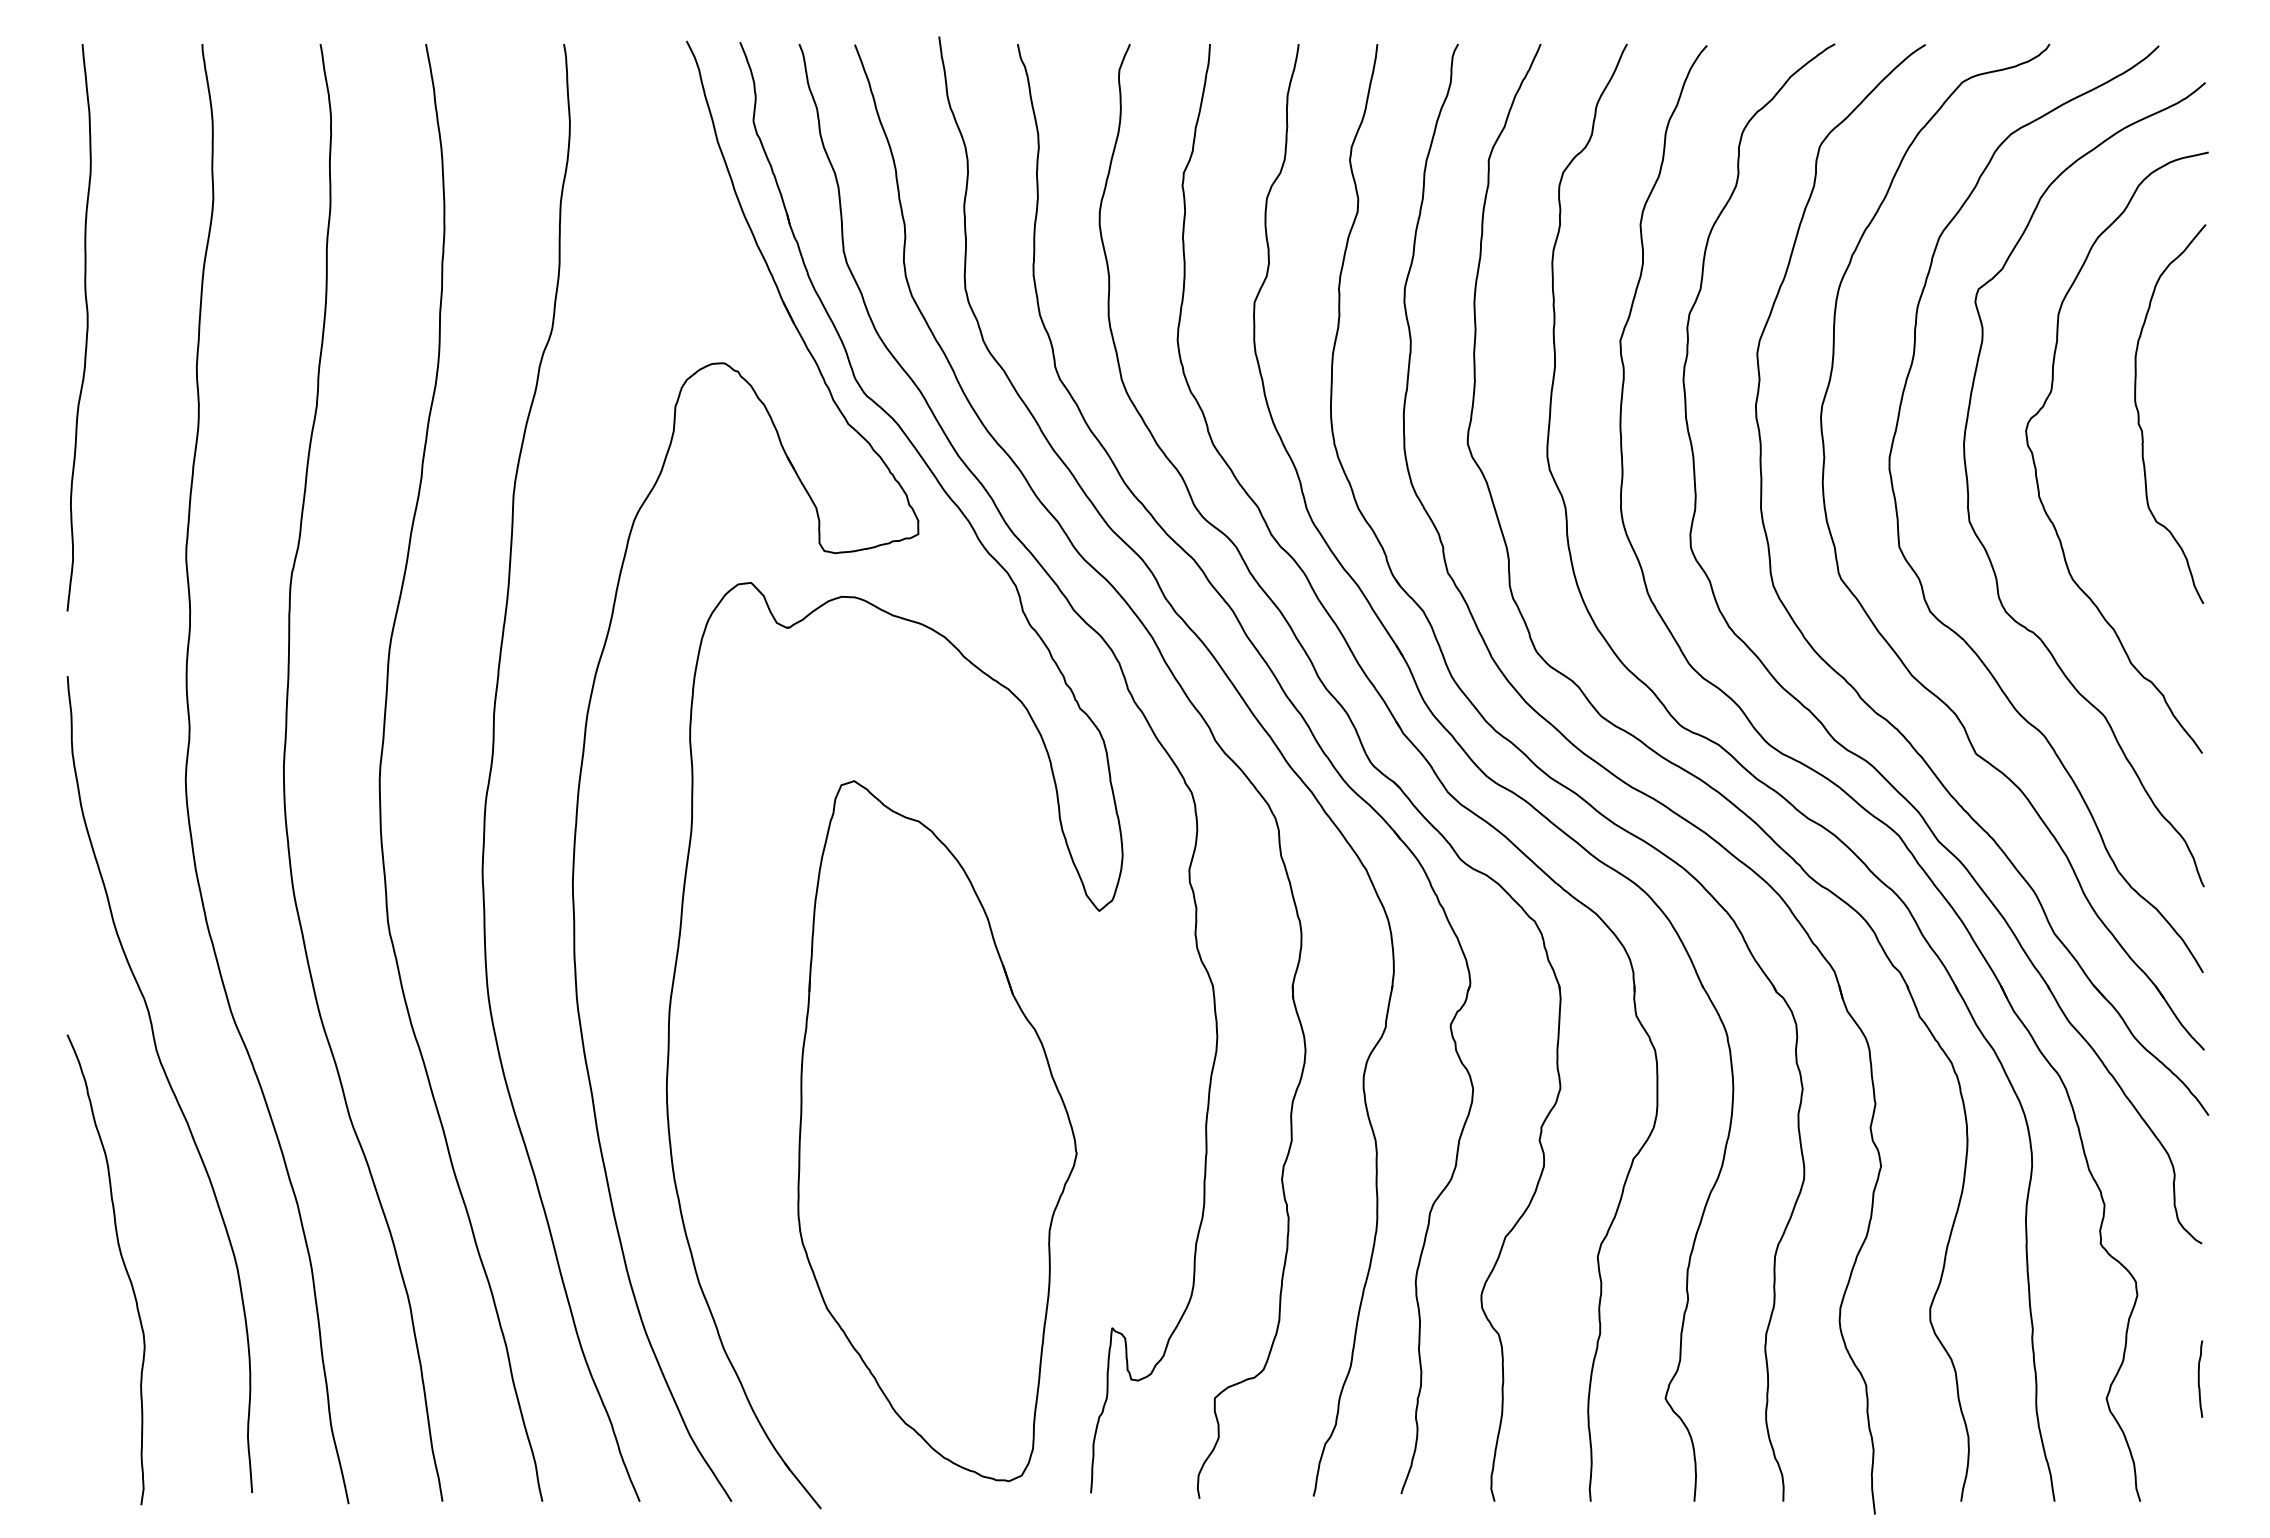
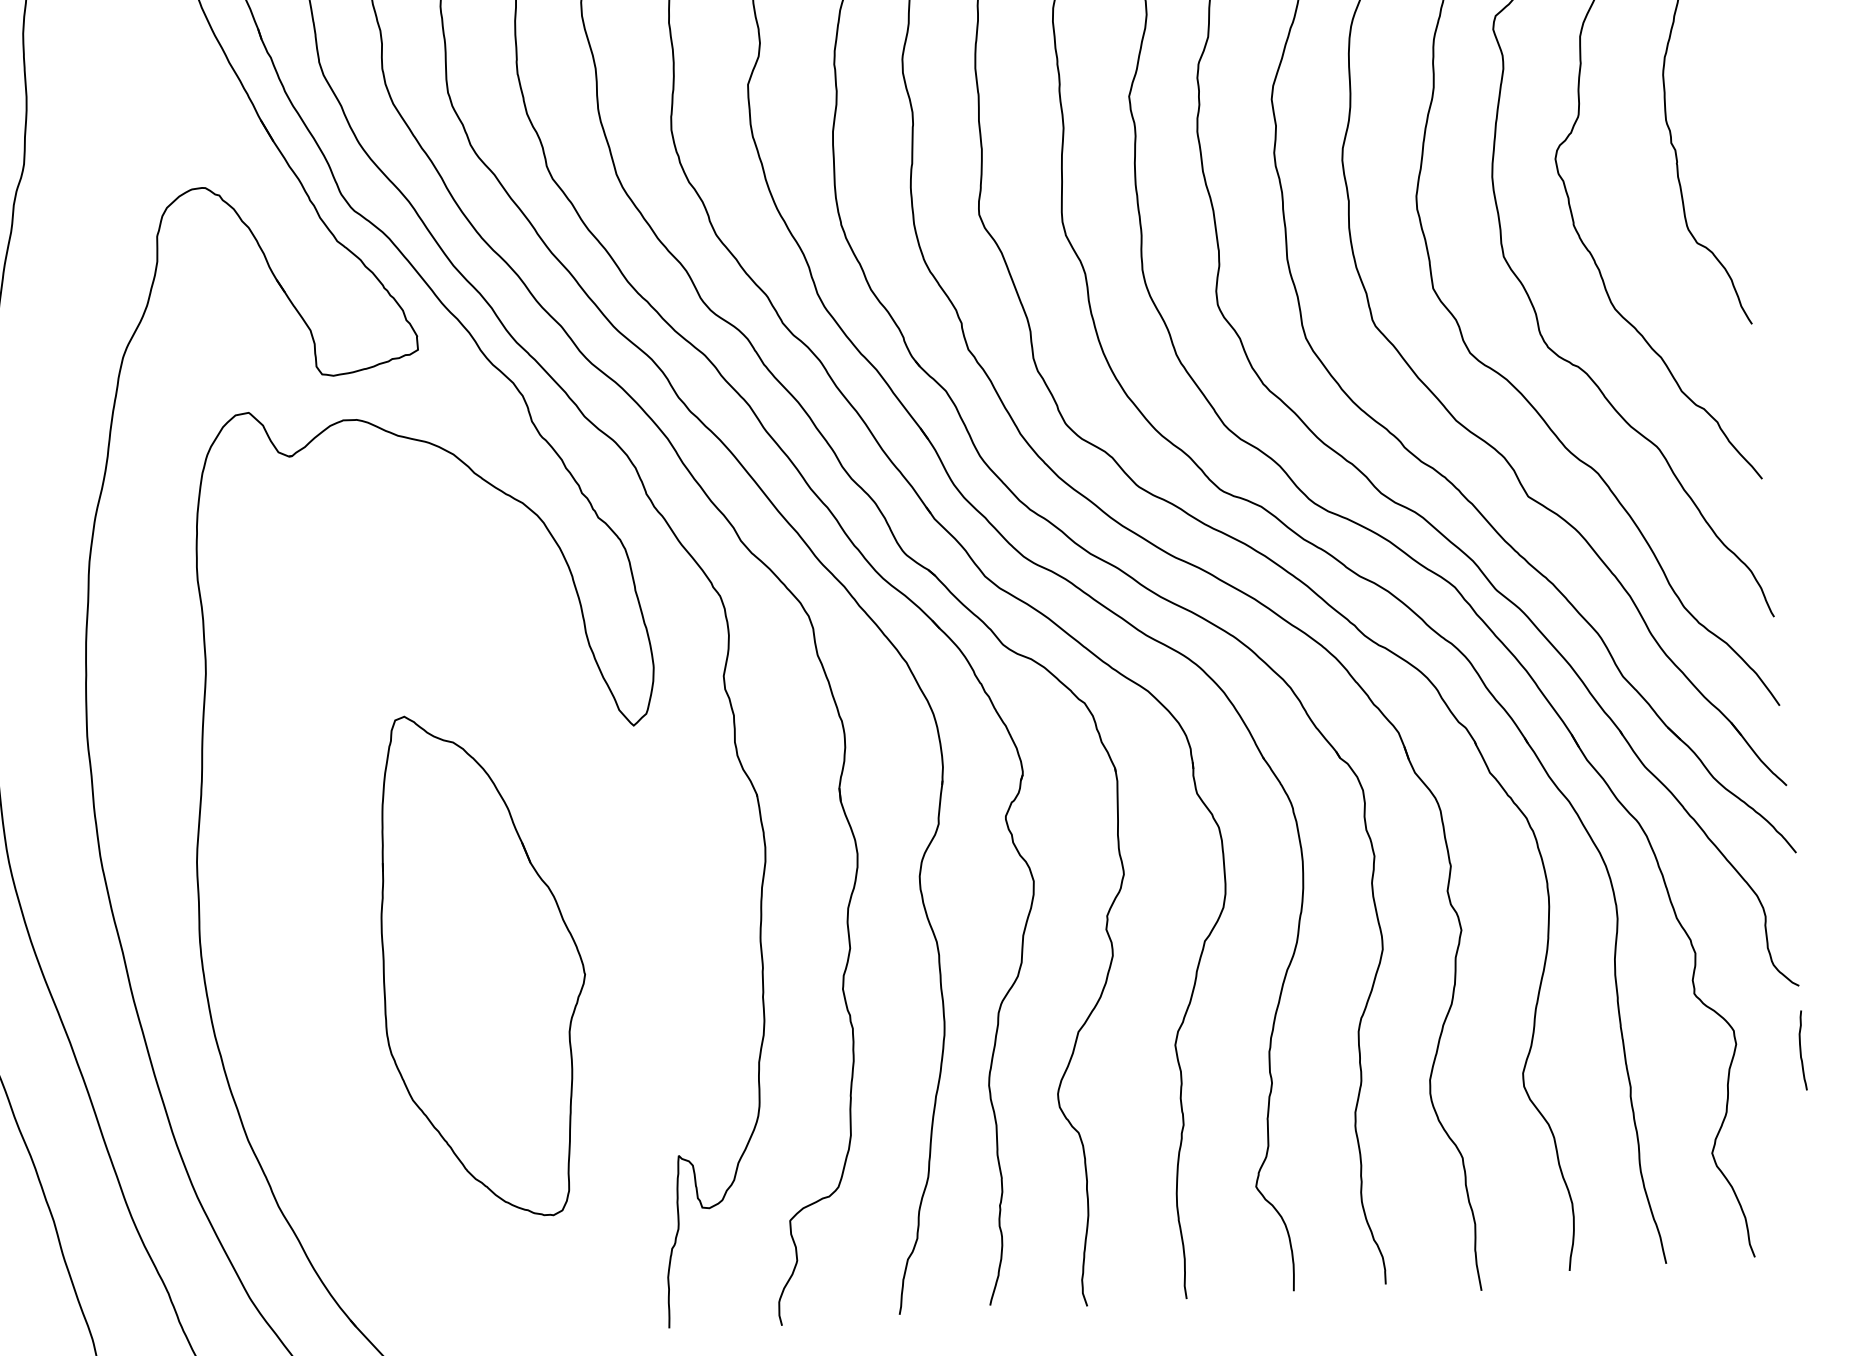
part: (937, 1131) -> (483, 965), size x0.7
curve: (2199, 1378) -> (1801, 1049), moved

